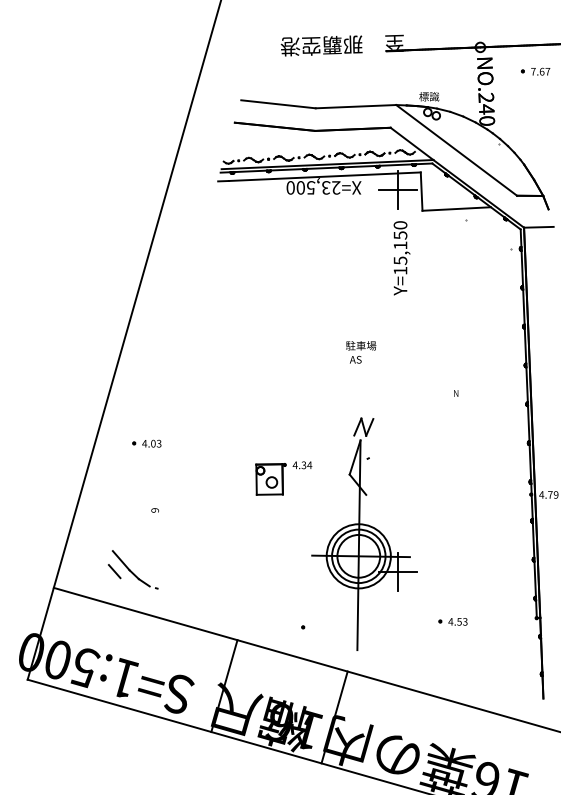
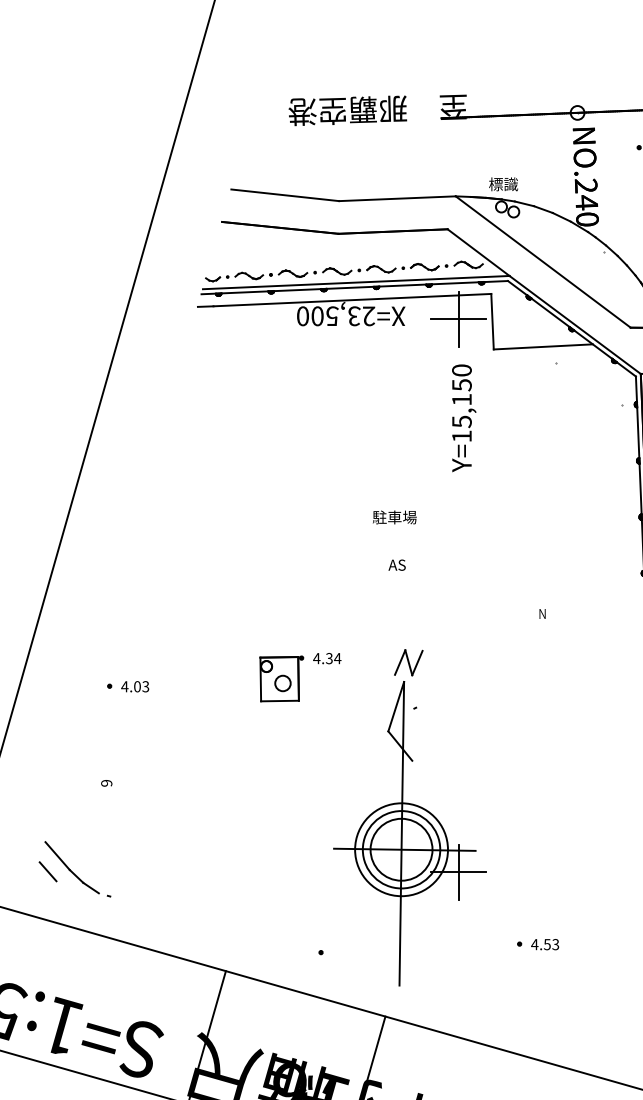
text: (361, 345) -> (395, 516), moved
part: (146, 443) -> (127, 686), moved
part: (283, 478) -> (299, 677), moved

